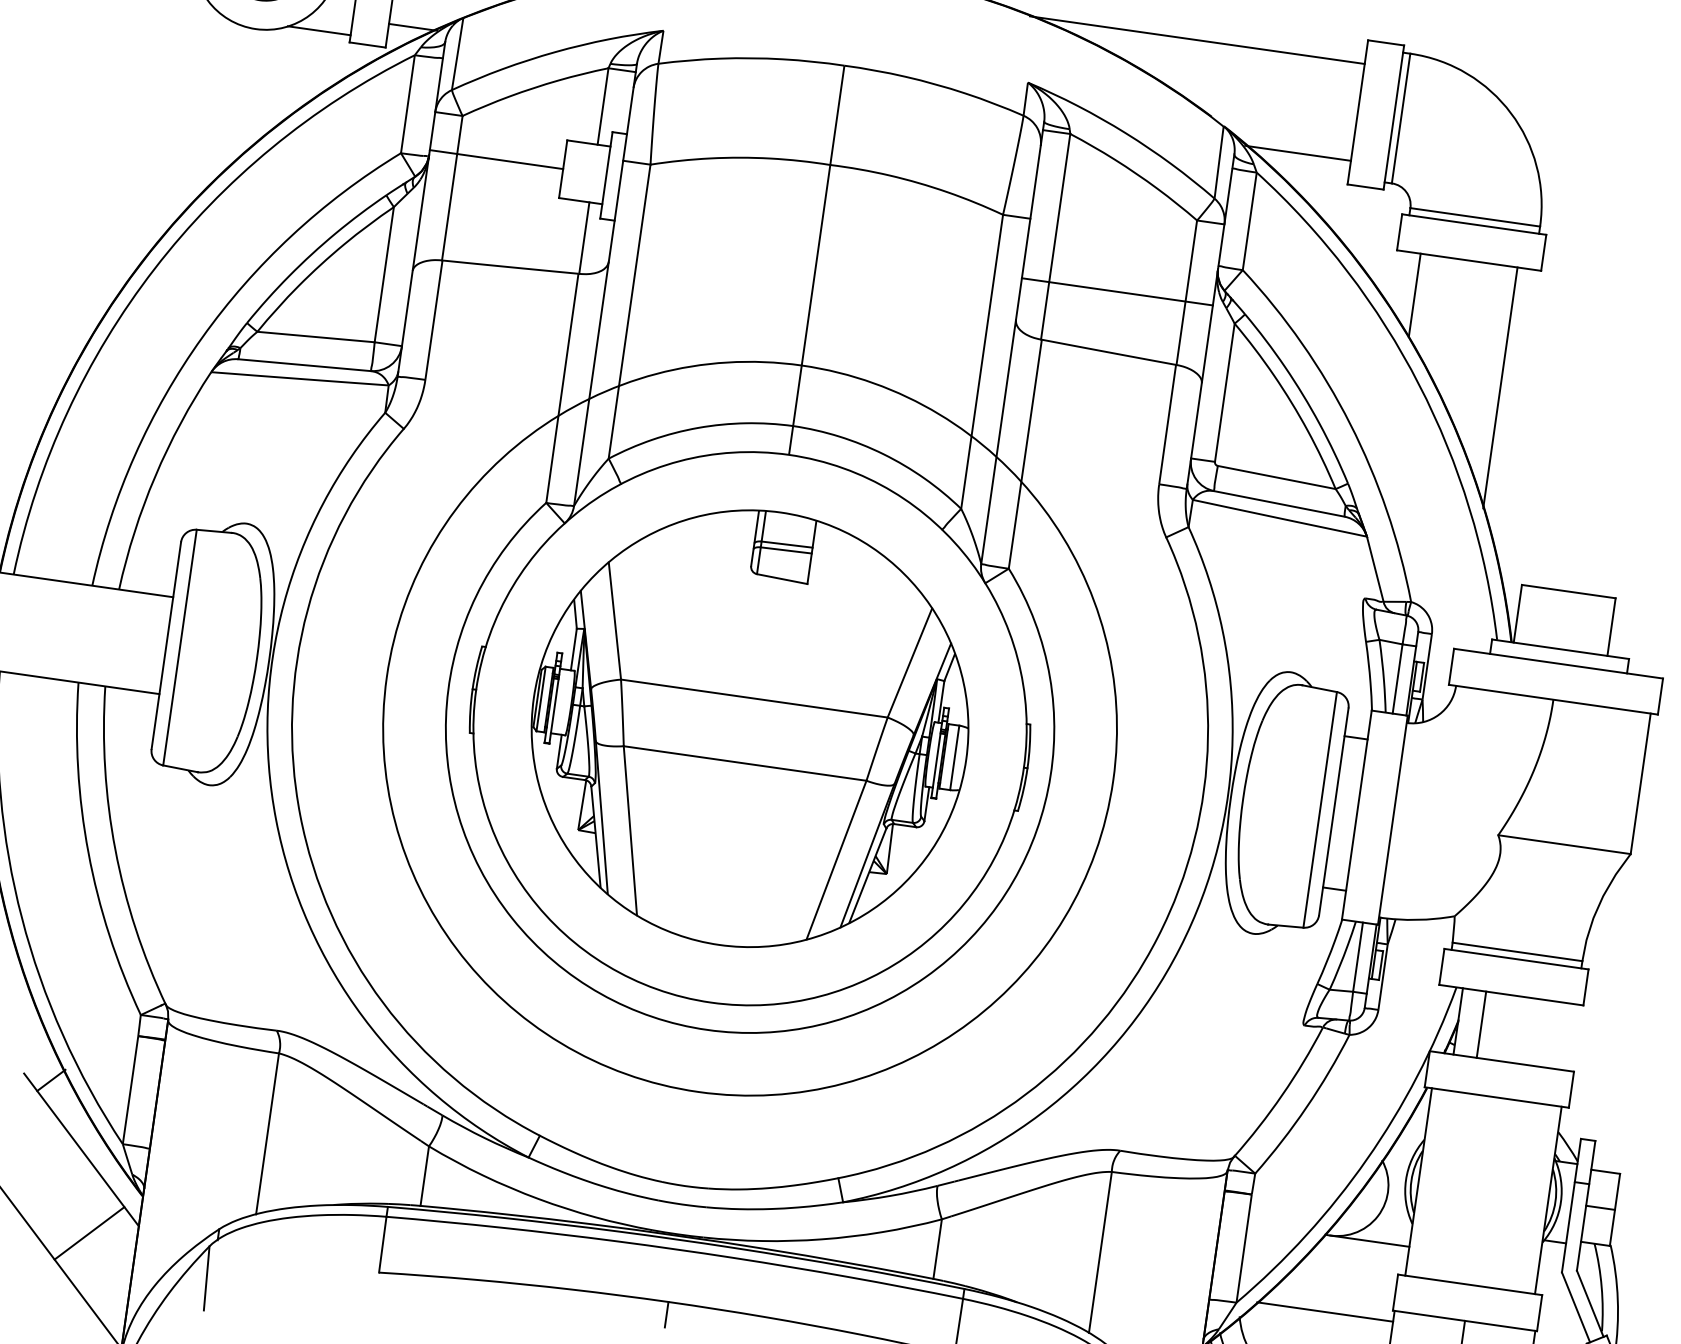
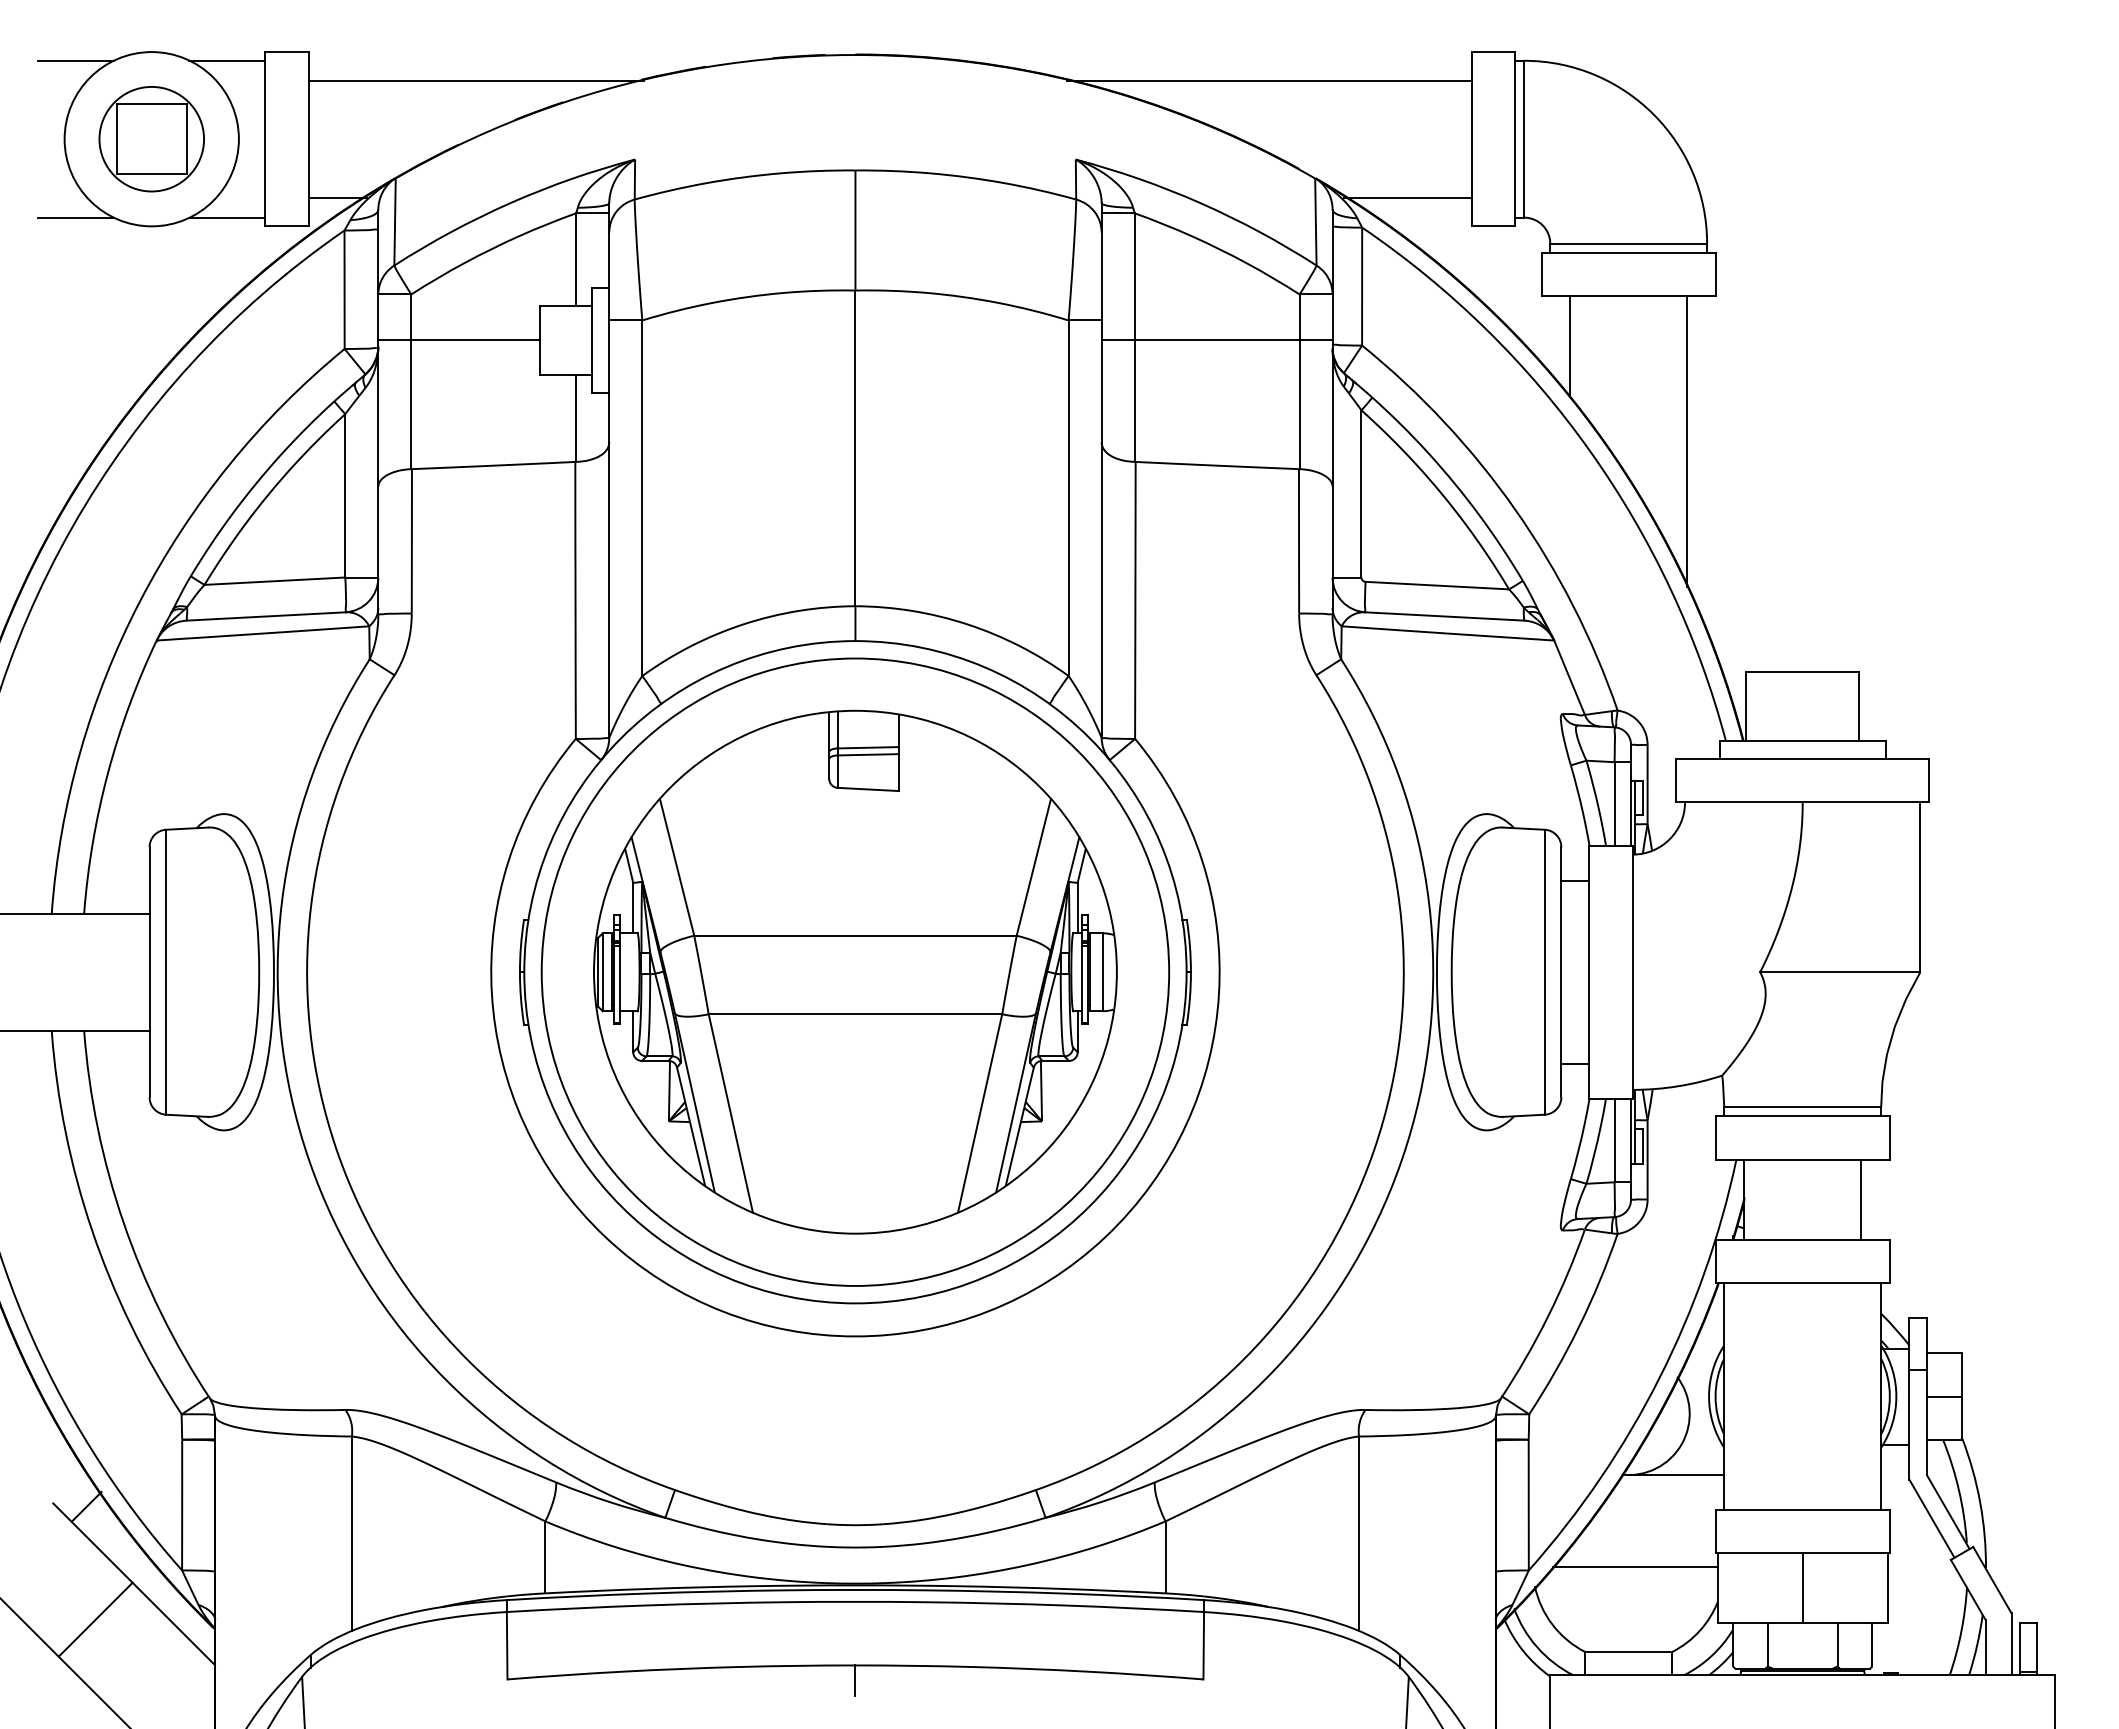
line: (194, 12) -> (76, 217), added
line: (1116, 291) -> (1216, 340), moved
circle: (750, 728) -> (855, 971), size x0.71
line: (1481, 1024) -> (1861, 1199), moved
line: (89, 1233) -> (95, 1619), moved

